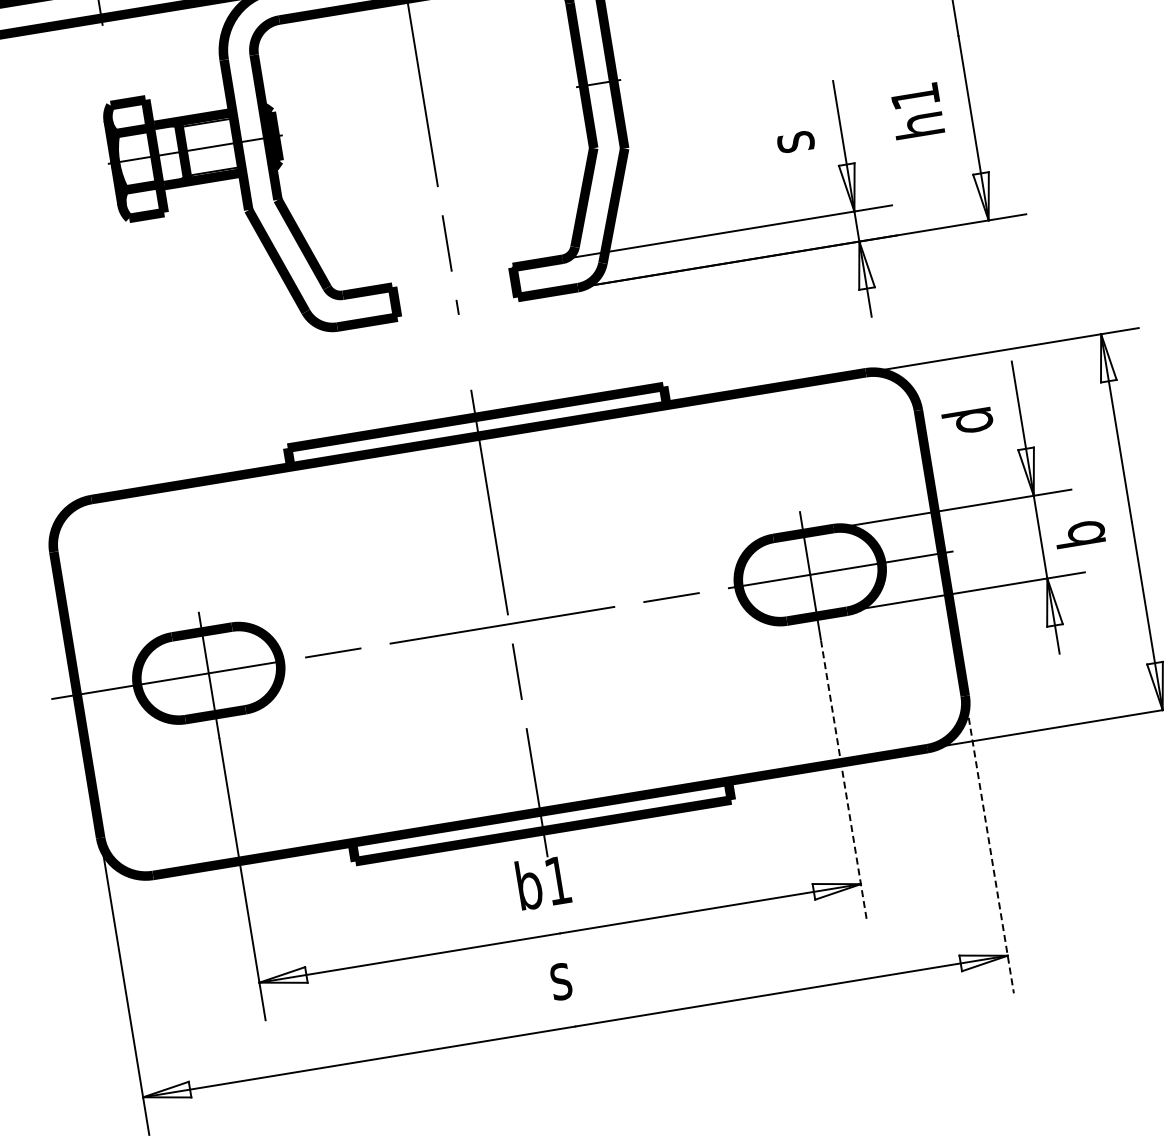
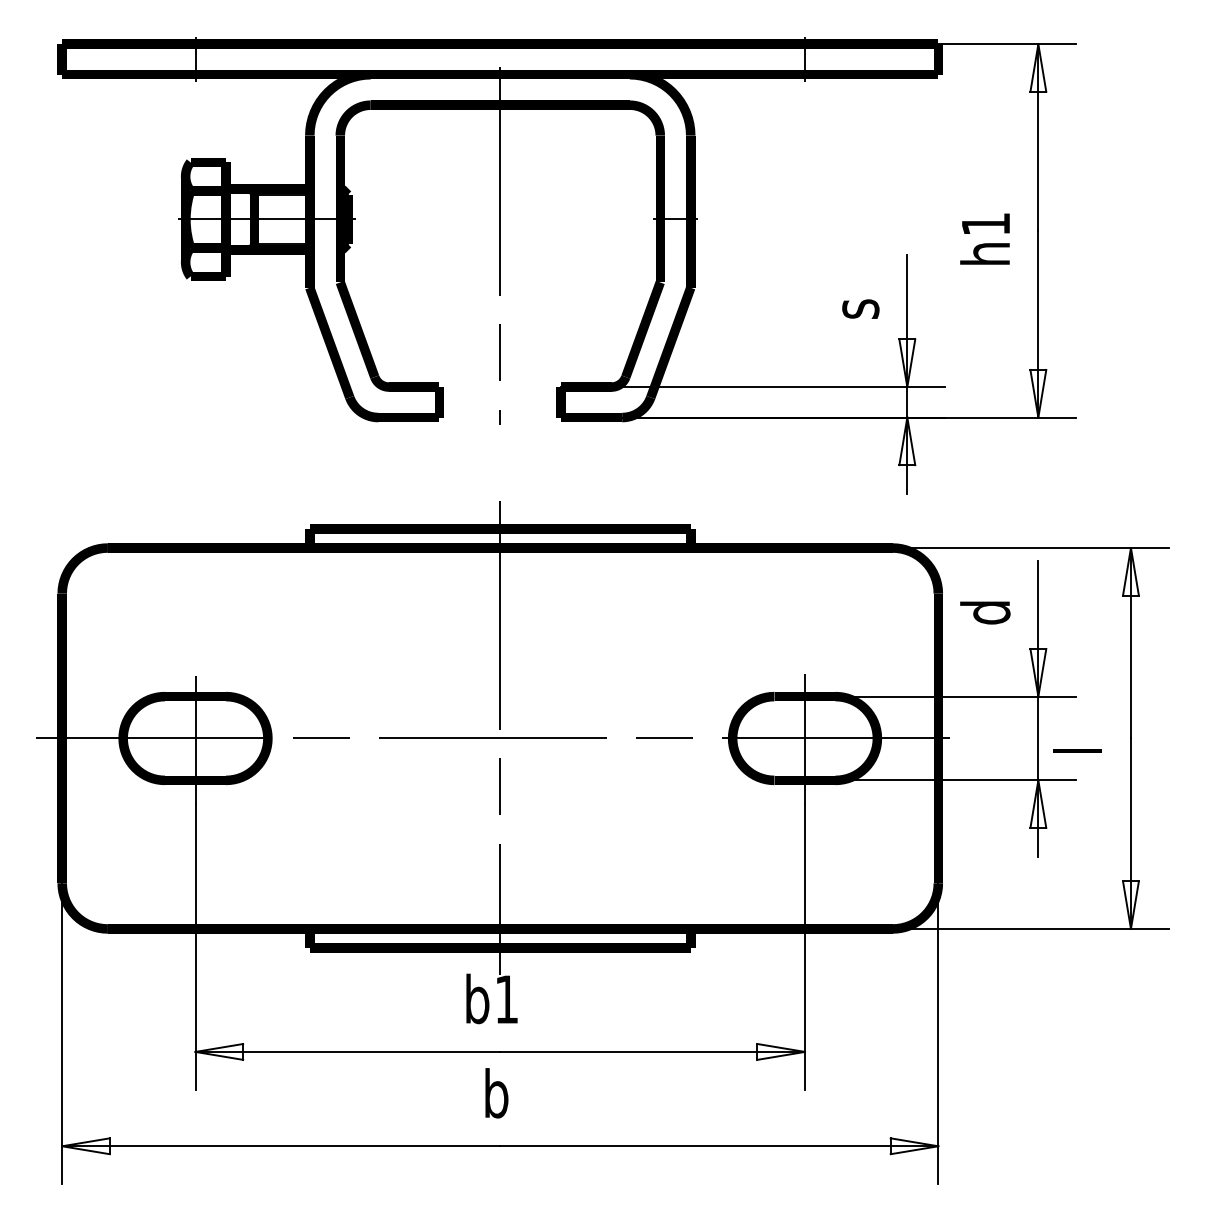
text: (916, 110) -> (984, 238), moved
text: (1079, 533) -> (1077, 741), b -> l
line: (844, 782) -> (805, 948), dashed -> solid
line: (989, 844) -> (938, 1033), dashed -> solid
text: (562, 975) -> (495, 1093), s -> b

